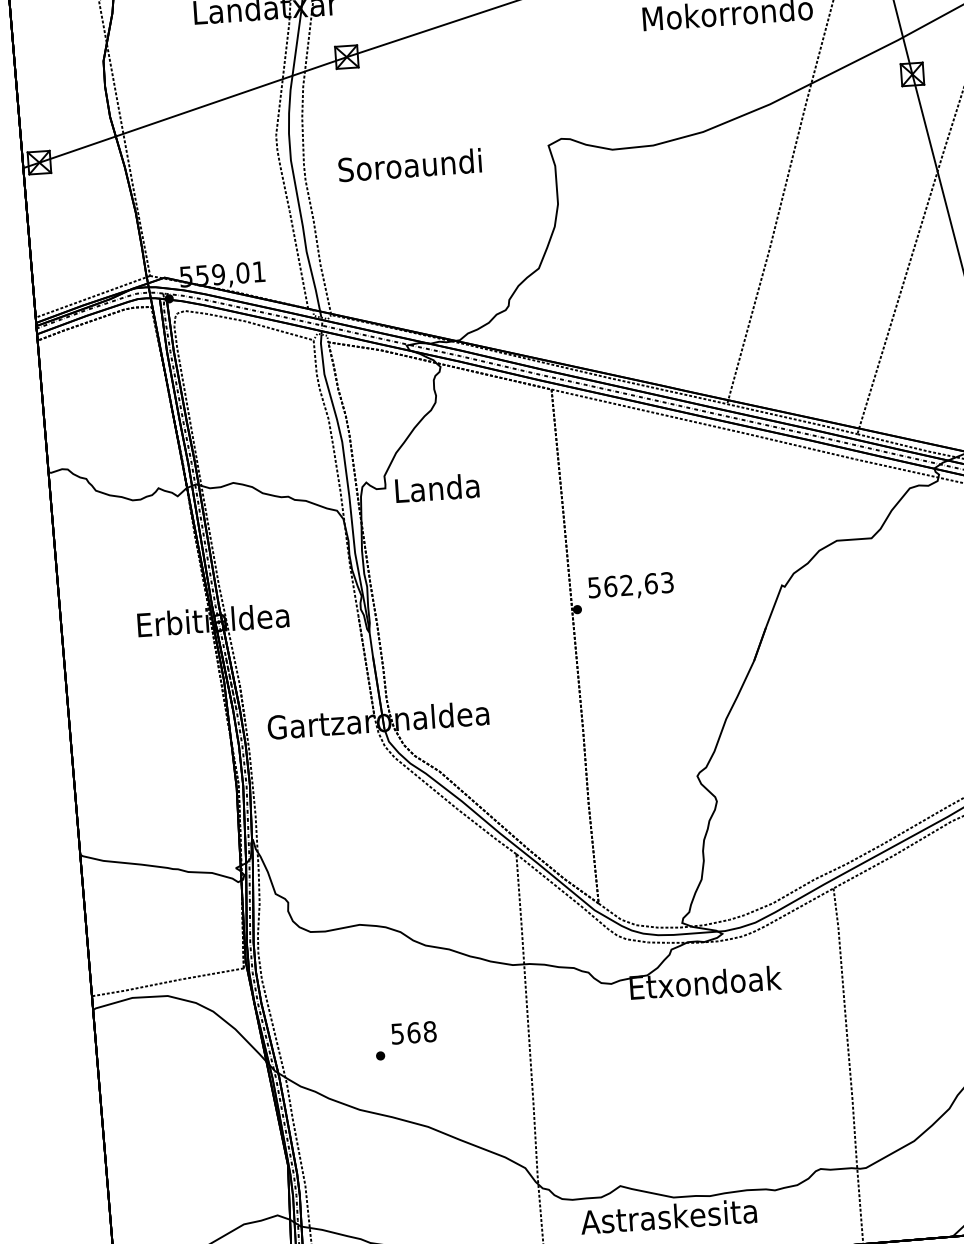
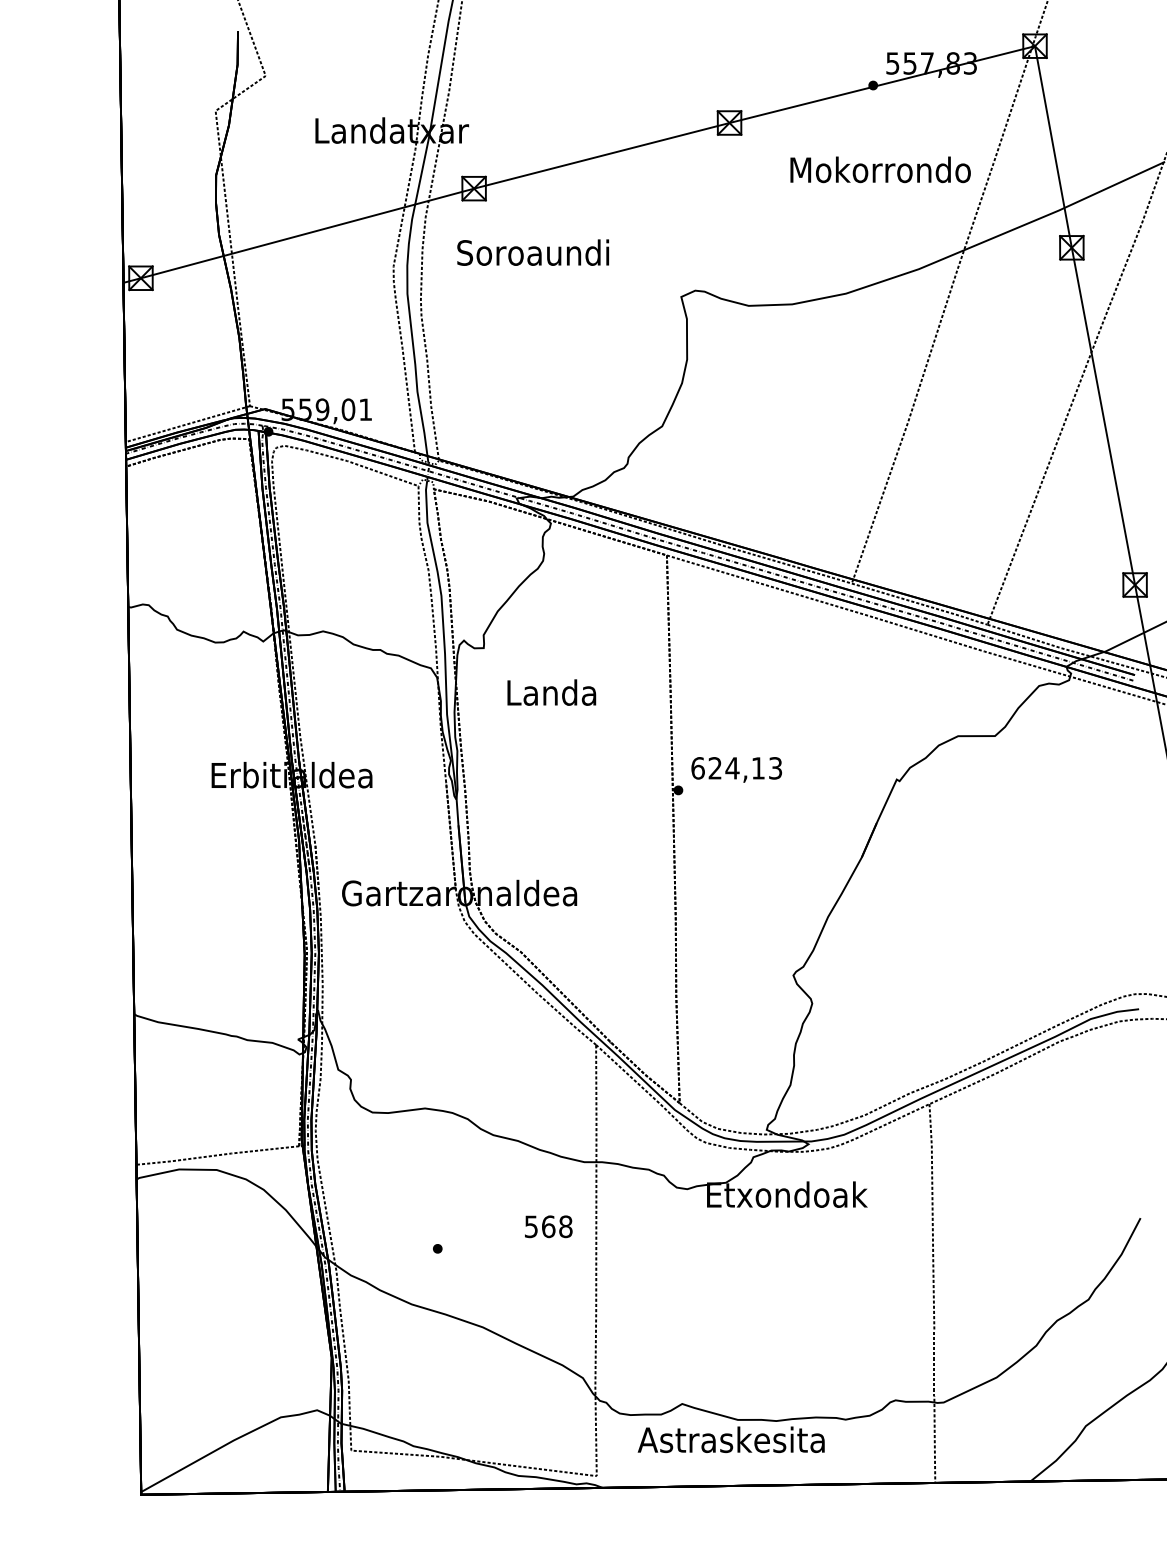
text: (409, 165) -> (532, 252), moved
text: (437, 488) -> (551, 692), moved
text: (623, 585) -> (728, 768), 562,63 -> 624,13
text: (413, 1032) -> (548, 1226), moved

